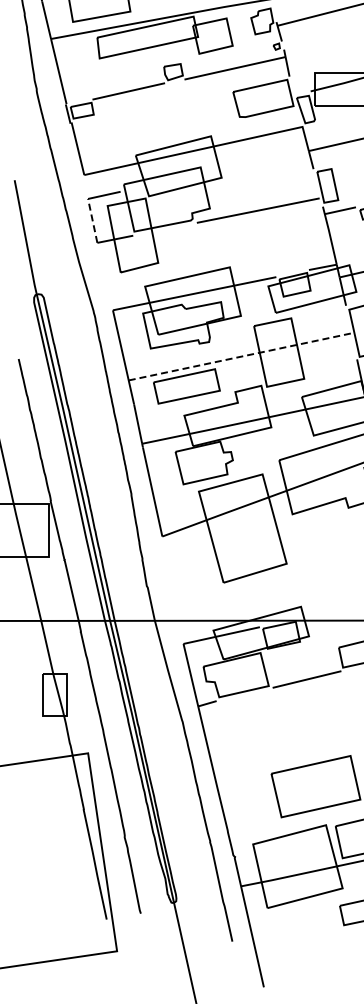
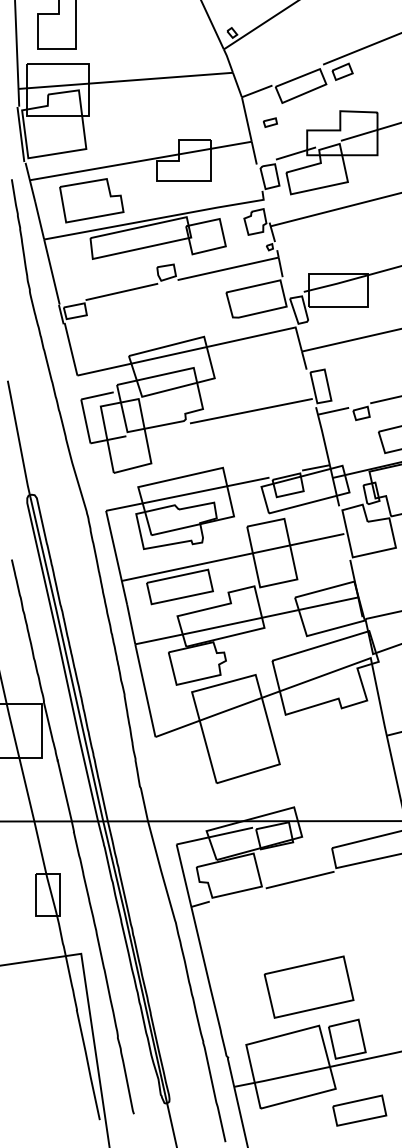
line: (92, 219) -> (85, 420), dashed -> solid
line: (240, 356) -> (233, 557), dashed -> solid

